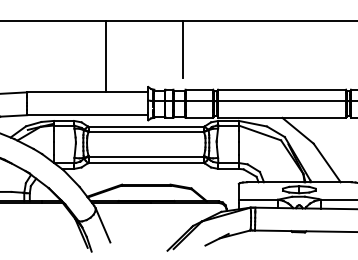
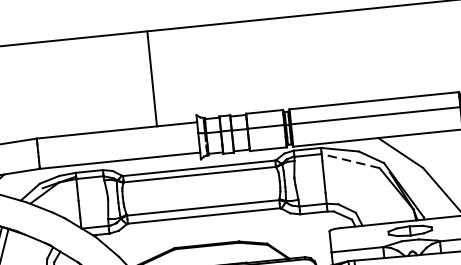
line: (182, 49) -> (236, 60), removed
line: (105, 56) -> (151, 78), moved
line: (259, 132) -> (349, 160), solid -> dashed

